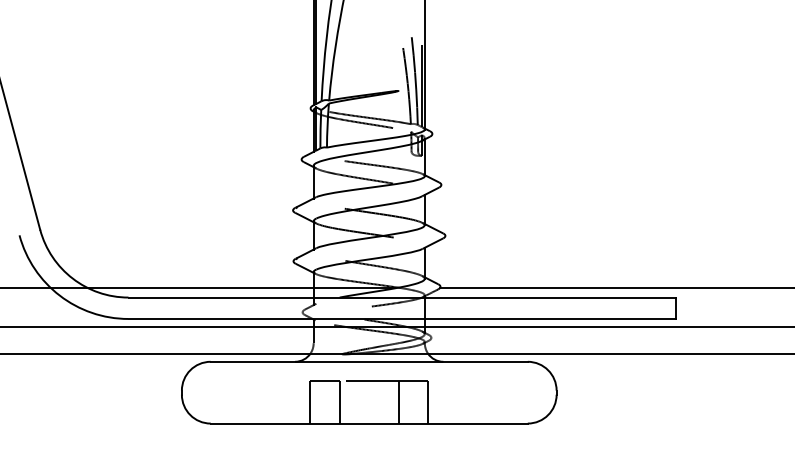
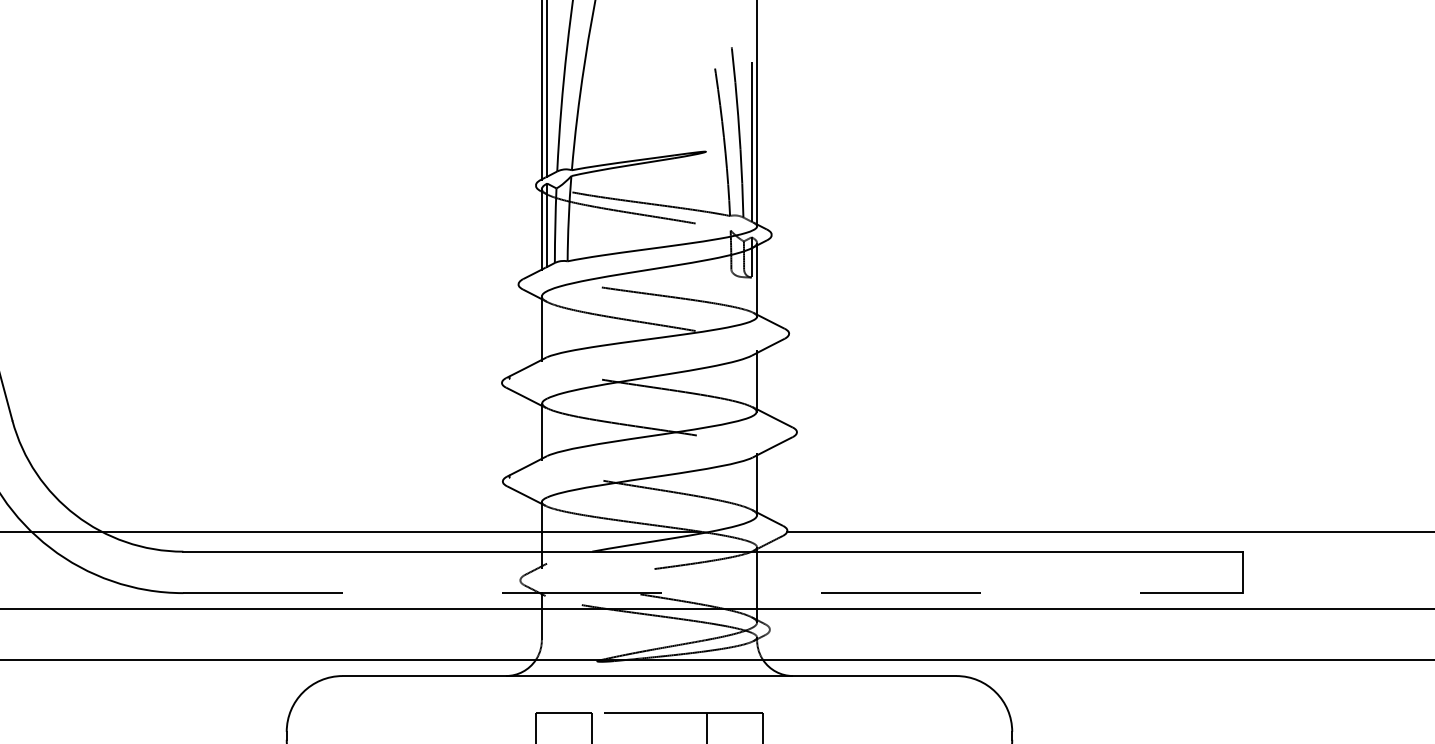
line: (402, 318) -> (713, 592), solid -> dashed

